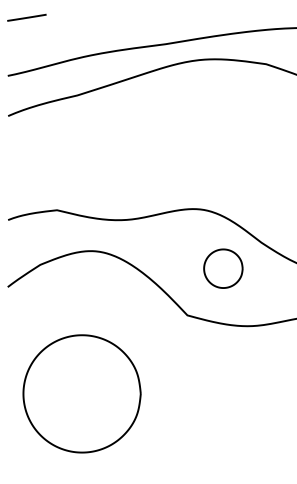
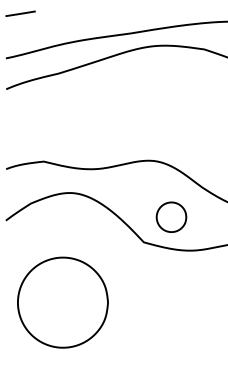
part: (223, 268) -> (171, 217), moved

